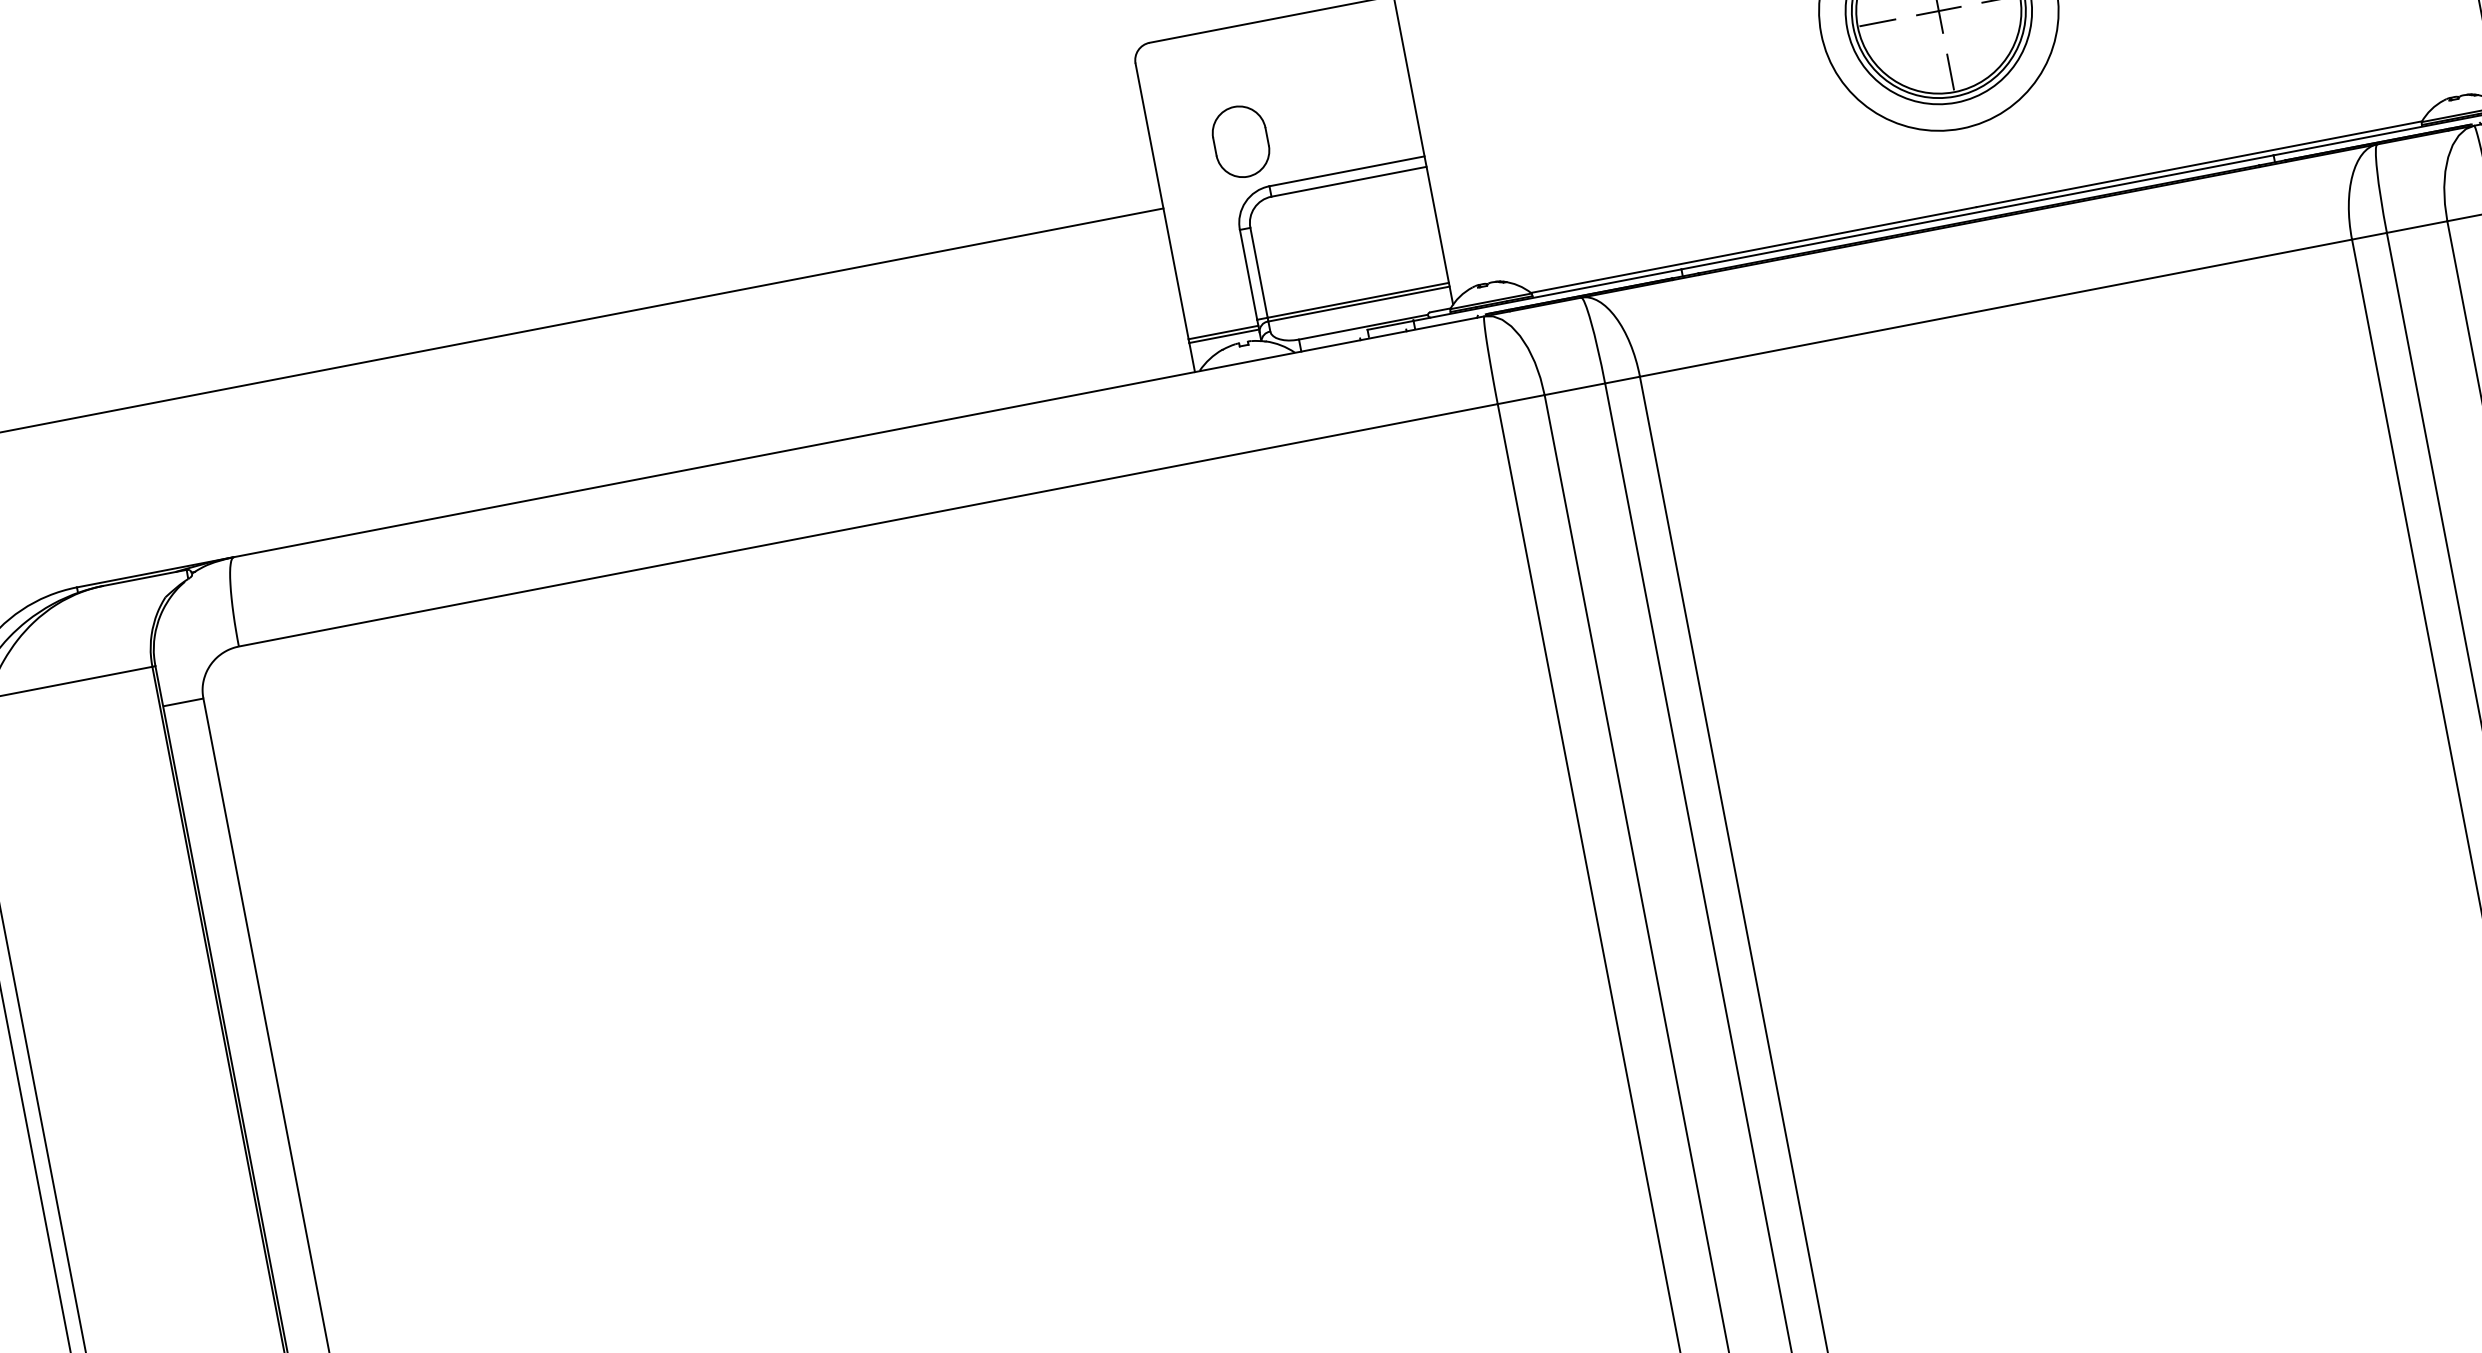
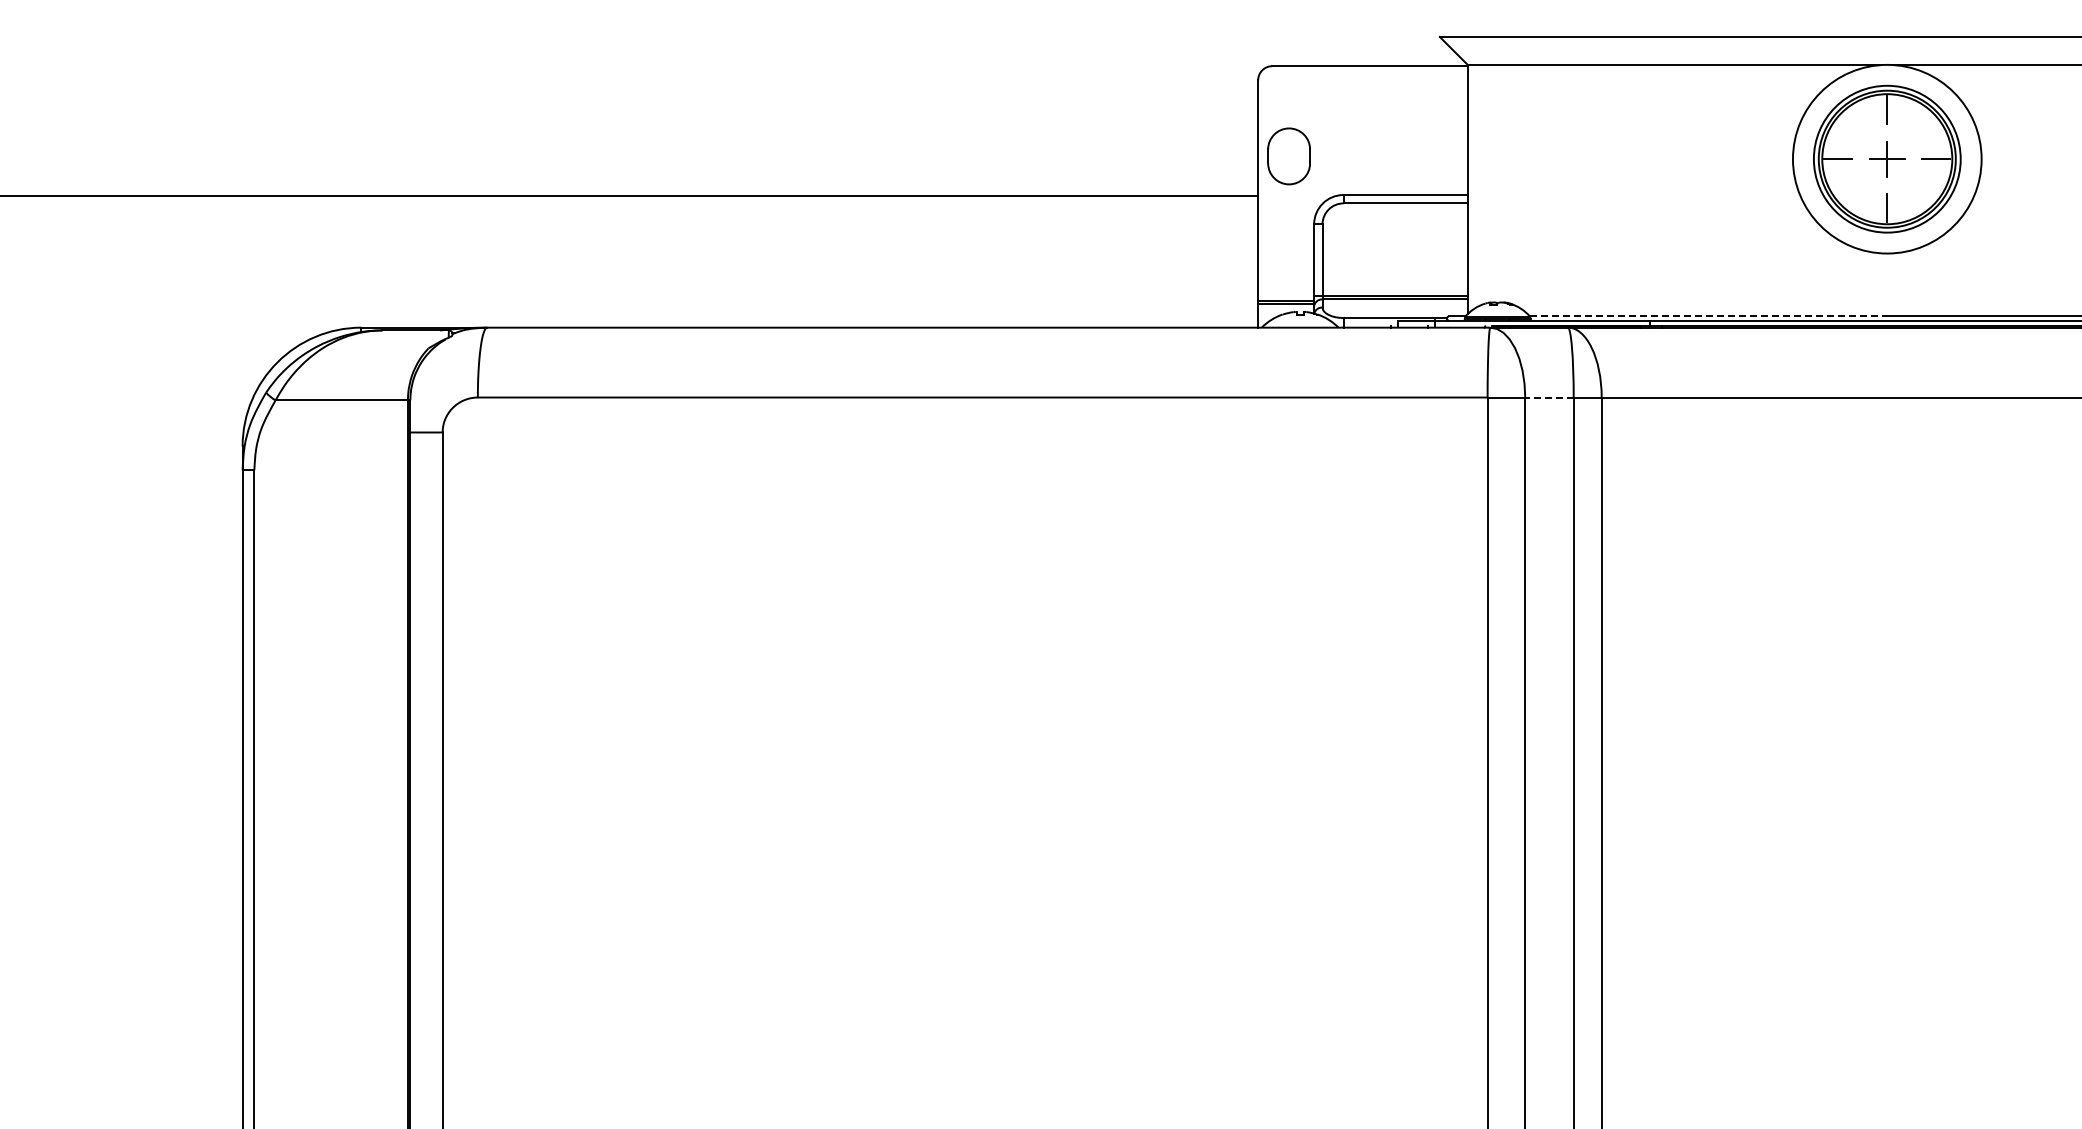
part: (1240, 142) -> (1288, 156), moved
line: (1753, 250) -> (1708, 316), solid -> dashed
line: (1574, 389) -> (1549, 397), solid -> dashed

